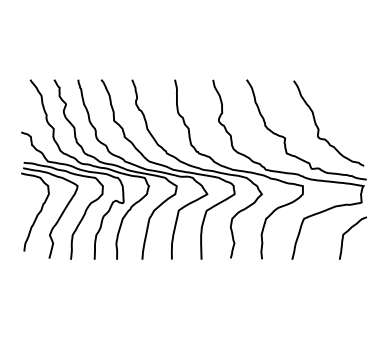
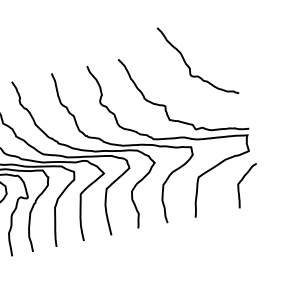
curve: (319, 128) -> (190, 67), moved

